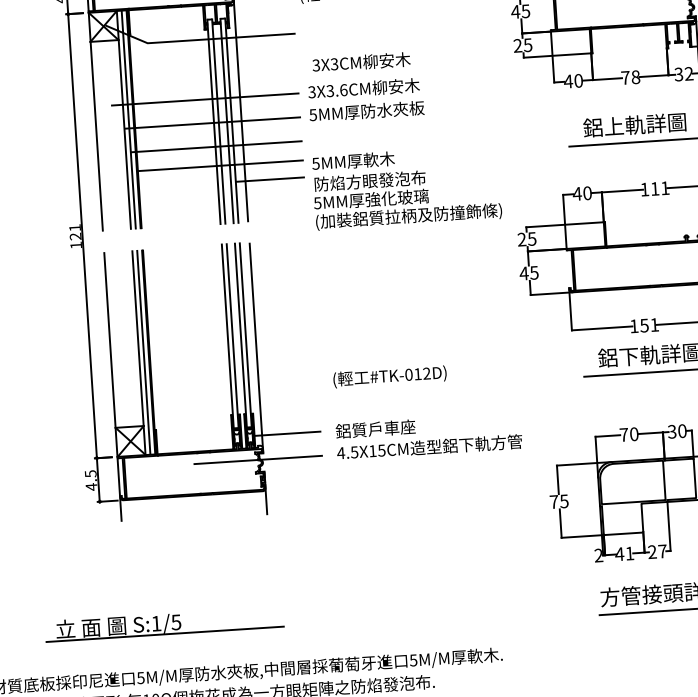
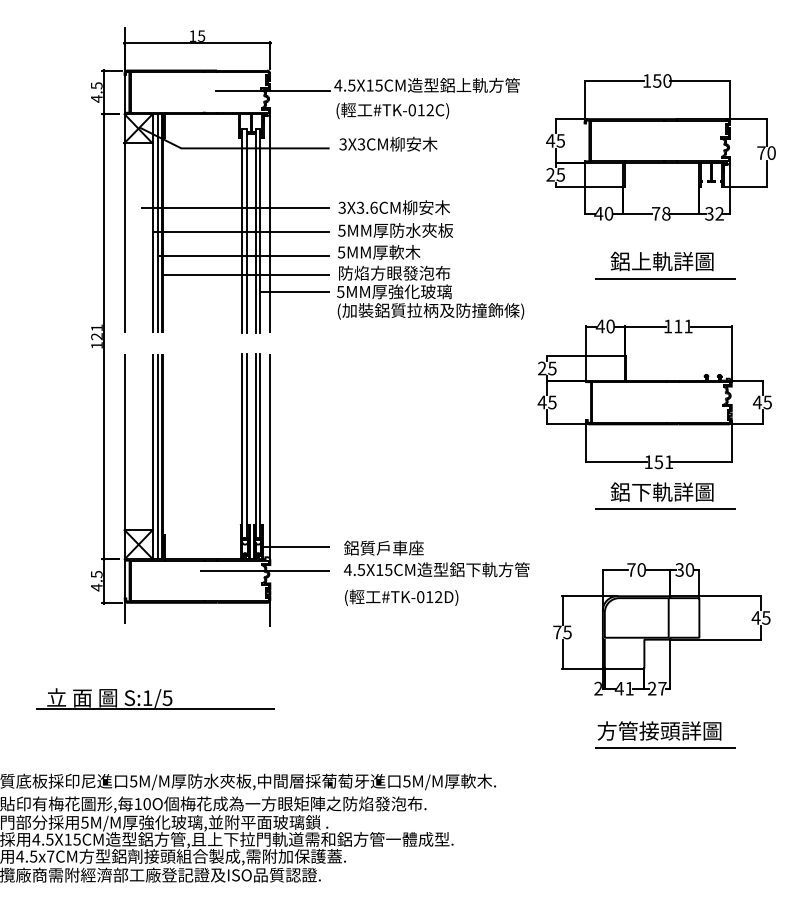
text: (361, 61) -> (388, 143), moved
text: (406, 187) -> (430, 282), moved
text: (389, 376) -> (401, 597), moved
part: (164, 623) -> (155, 698), moved

